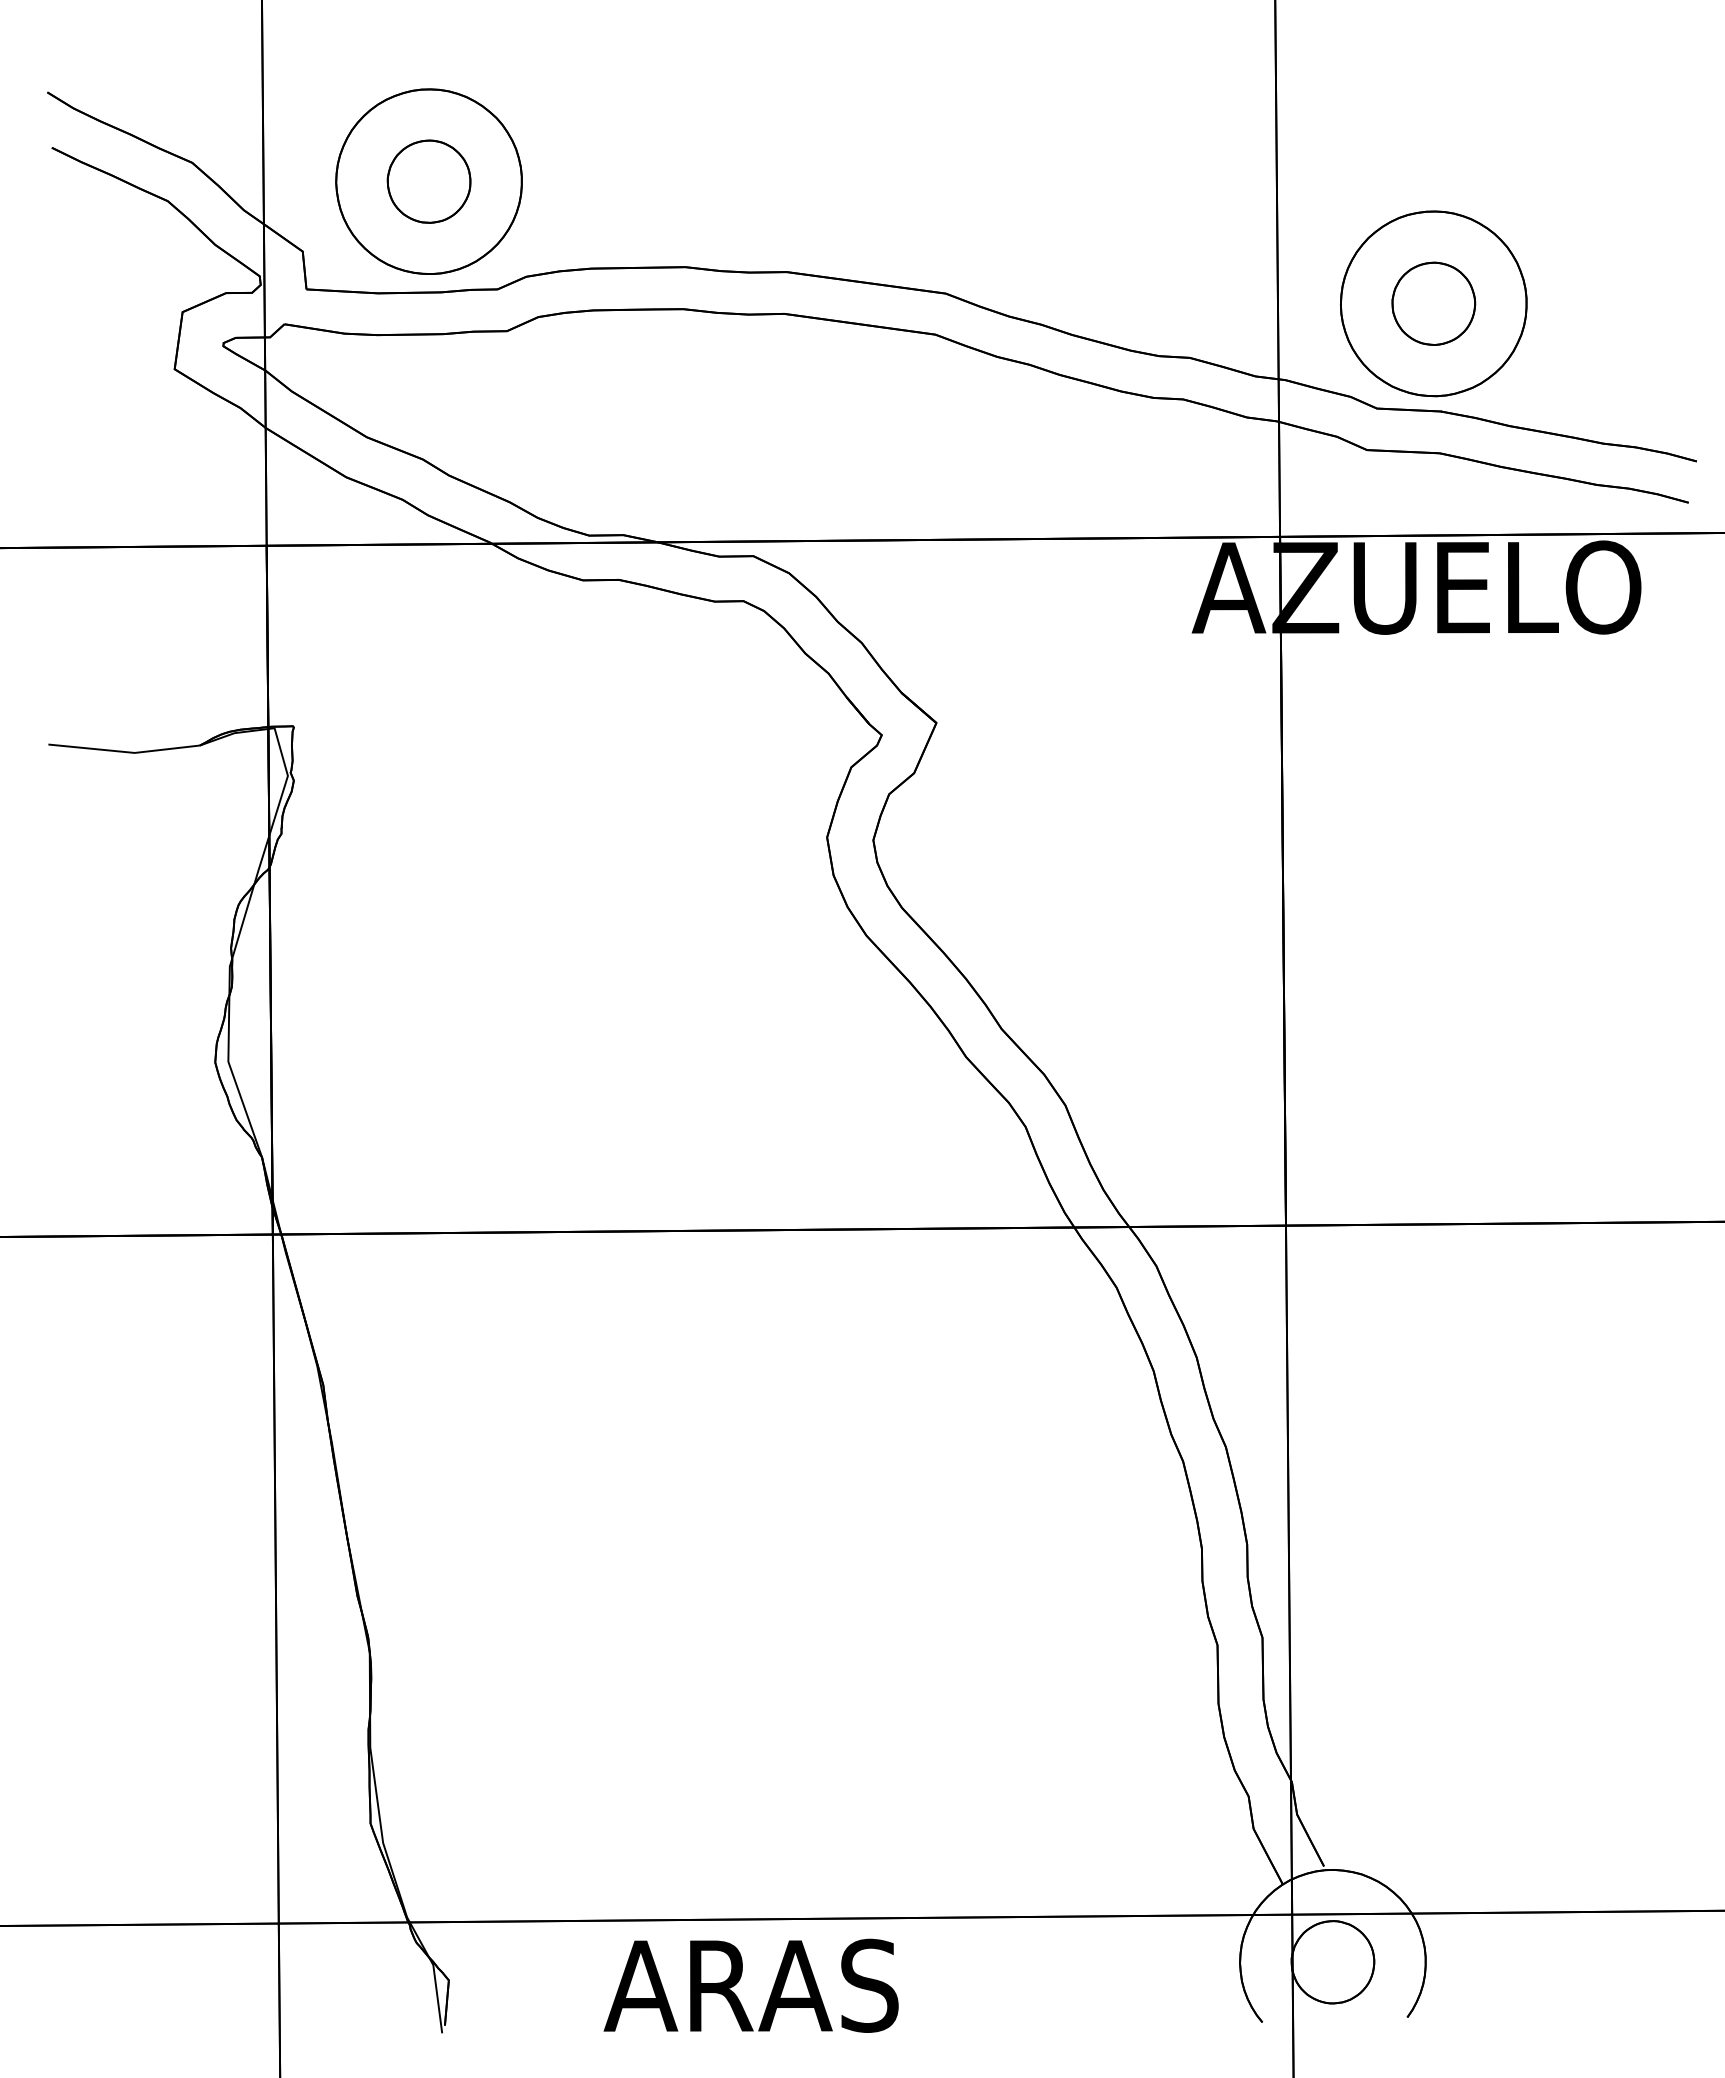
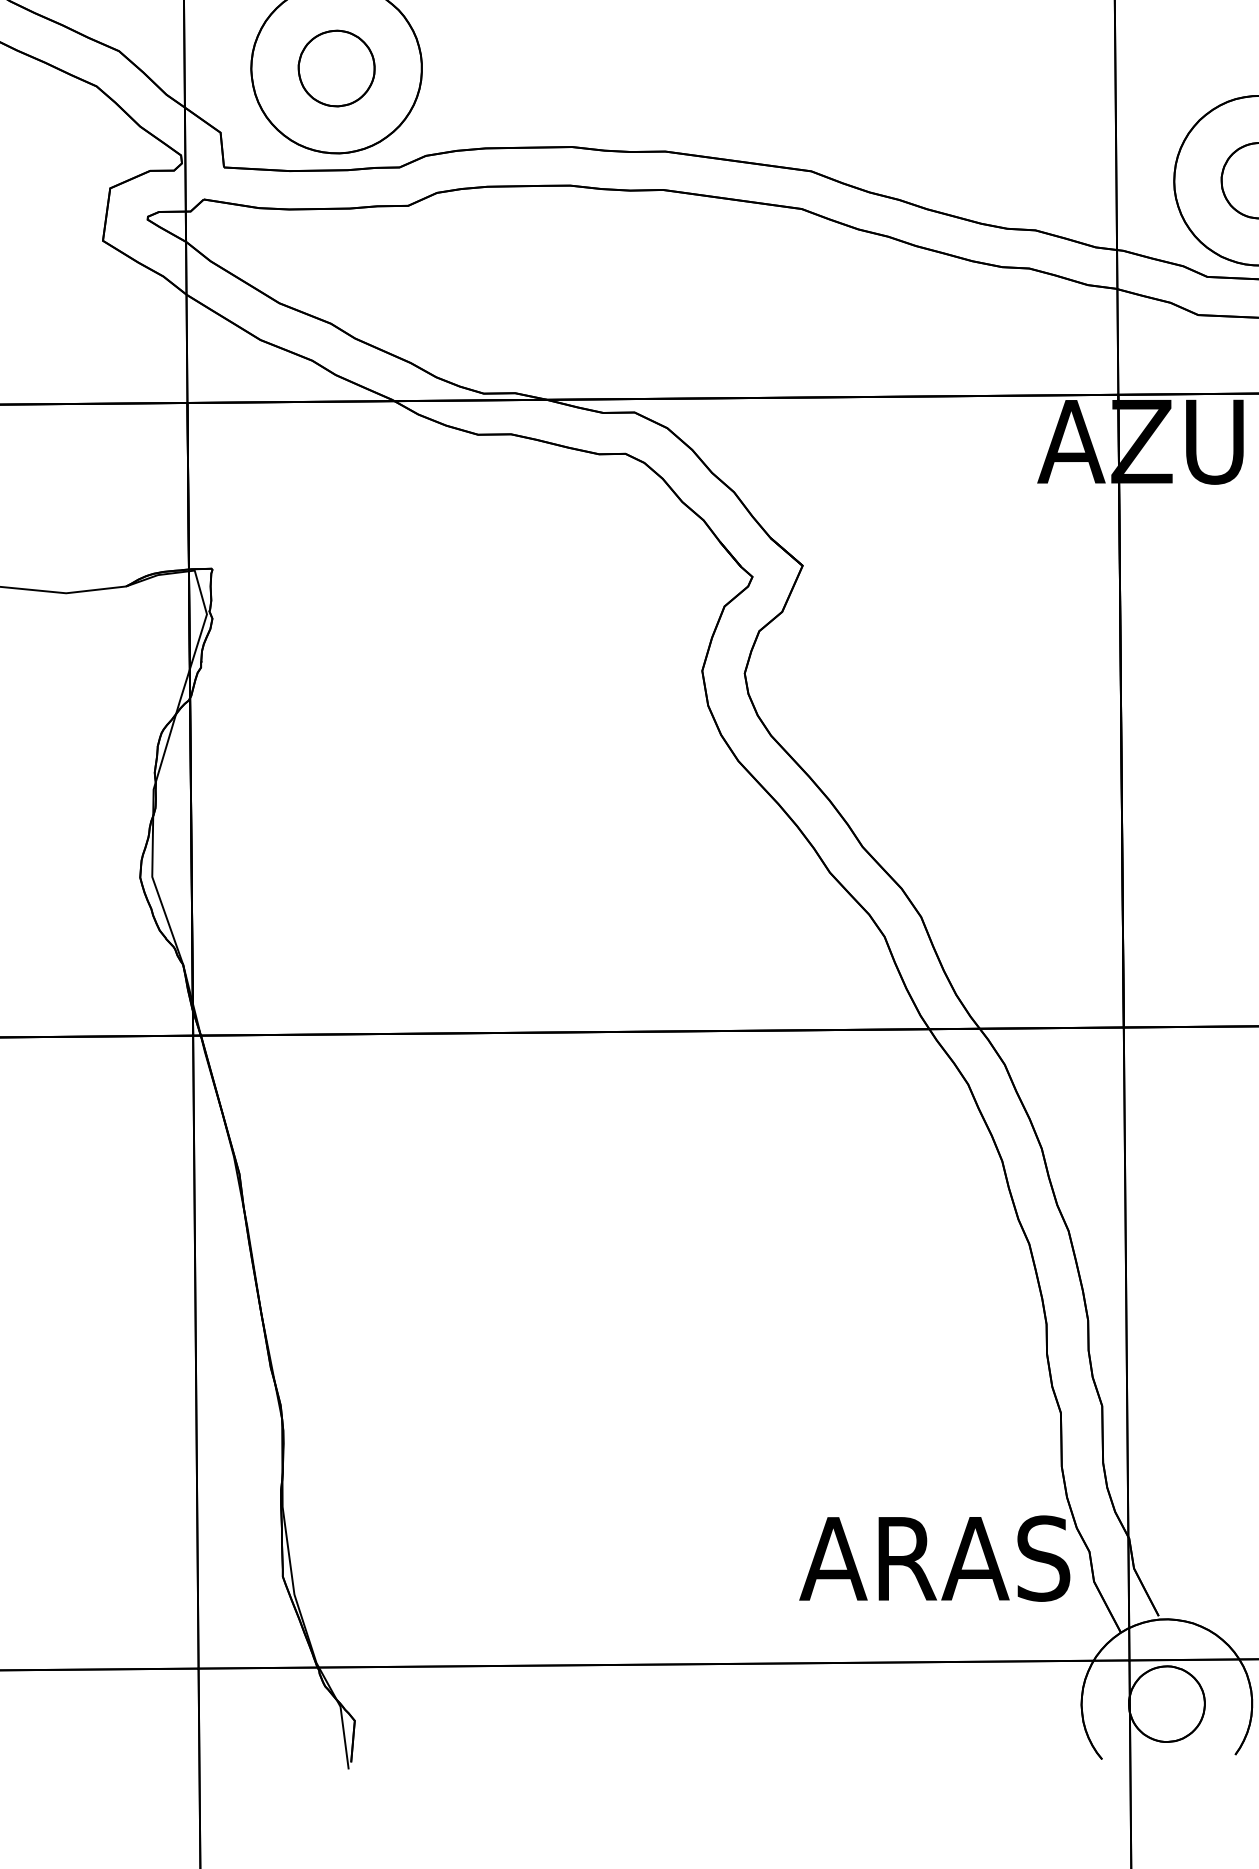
text: (750, 1985) -> (934, 1558), moved

